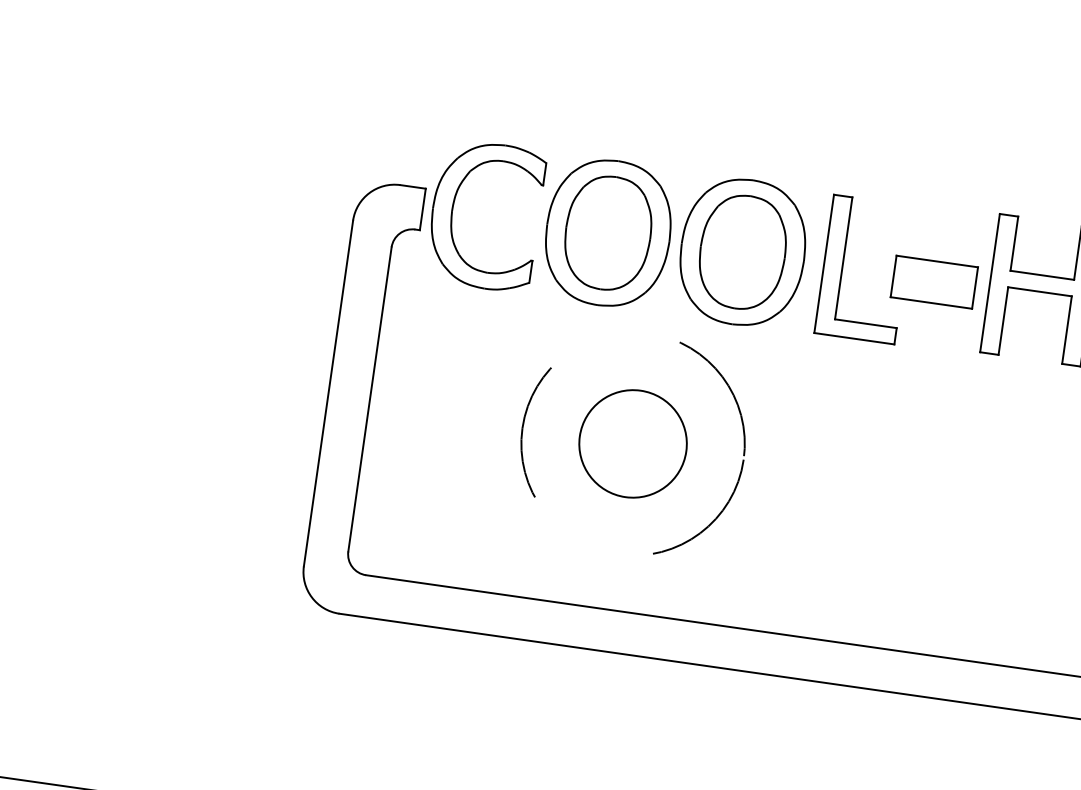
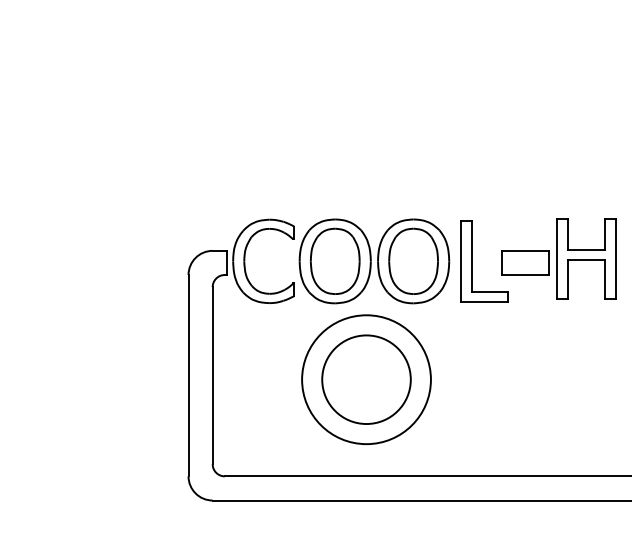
circle: (633, 443) -> (366, 379), dashed -> solid
circle: (633, 443) -> (366, 379), size x1.43

